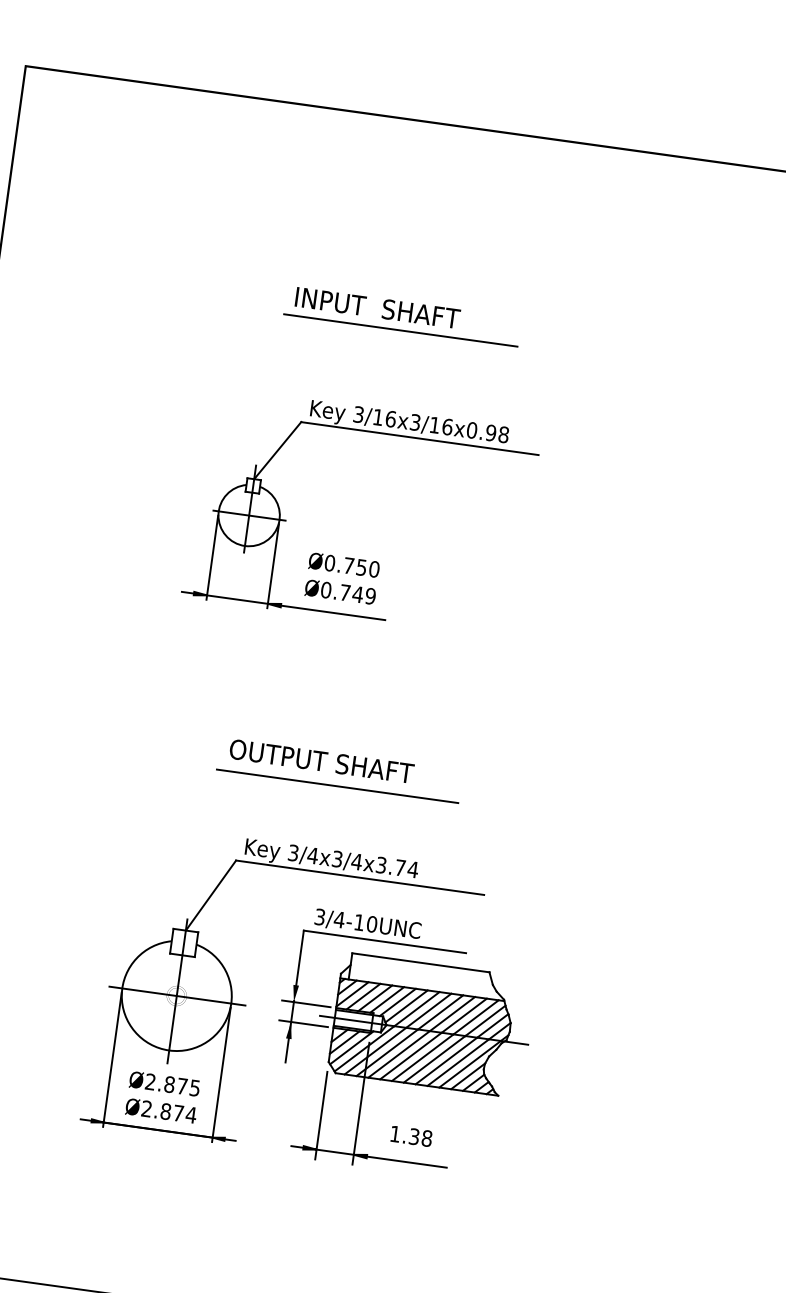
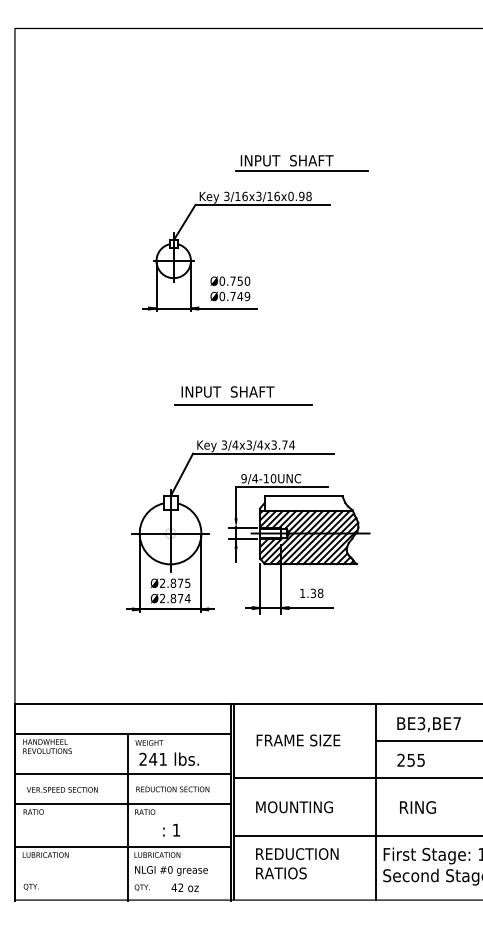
part: (402, 316) -> (301, 163), moved
text: (320, 760) -> (232, 391), OUTPUT SHAFT -> INPUT  SHAFT
text: (319, 916) -> (243, 478), 3/4-10UNC -> 9/4-10UNC

